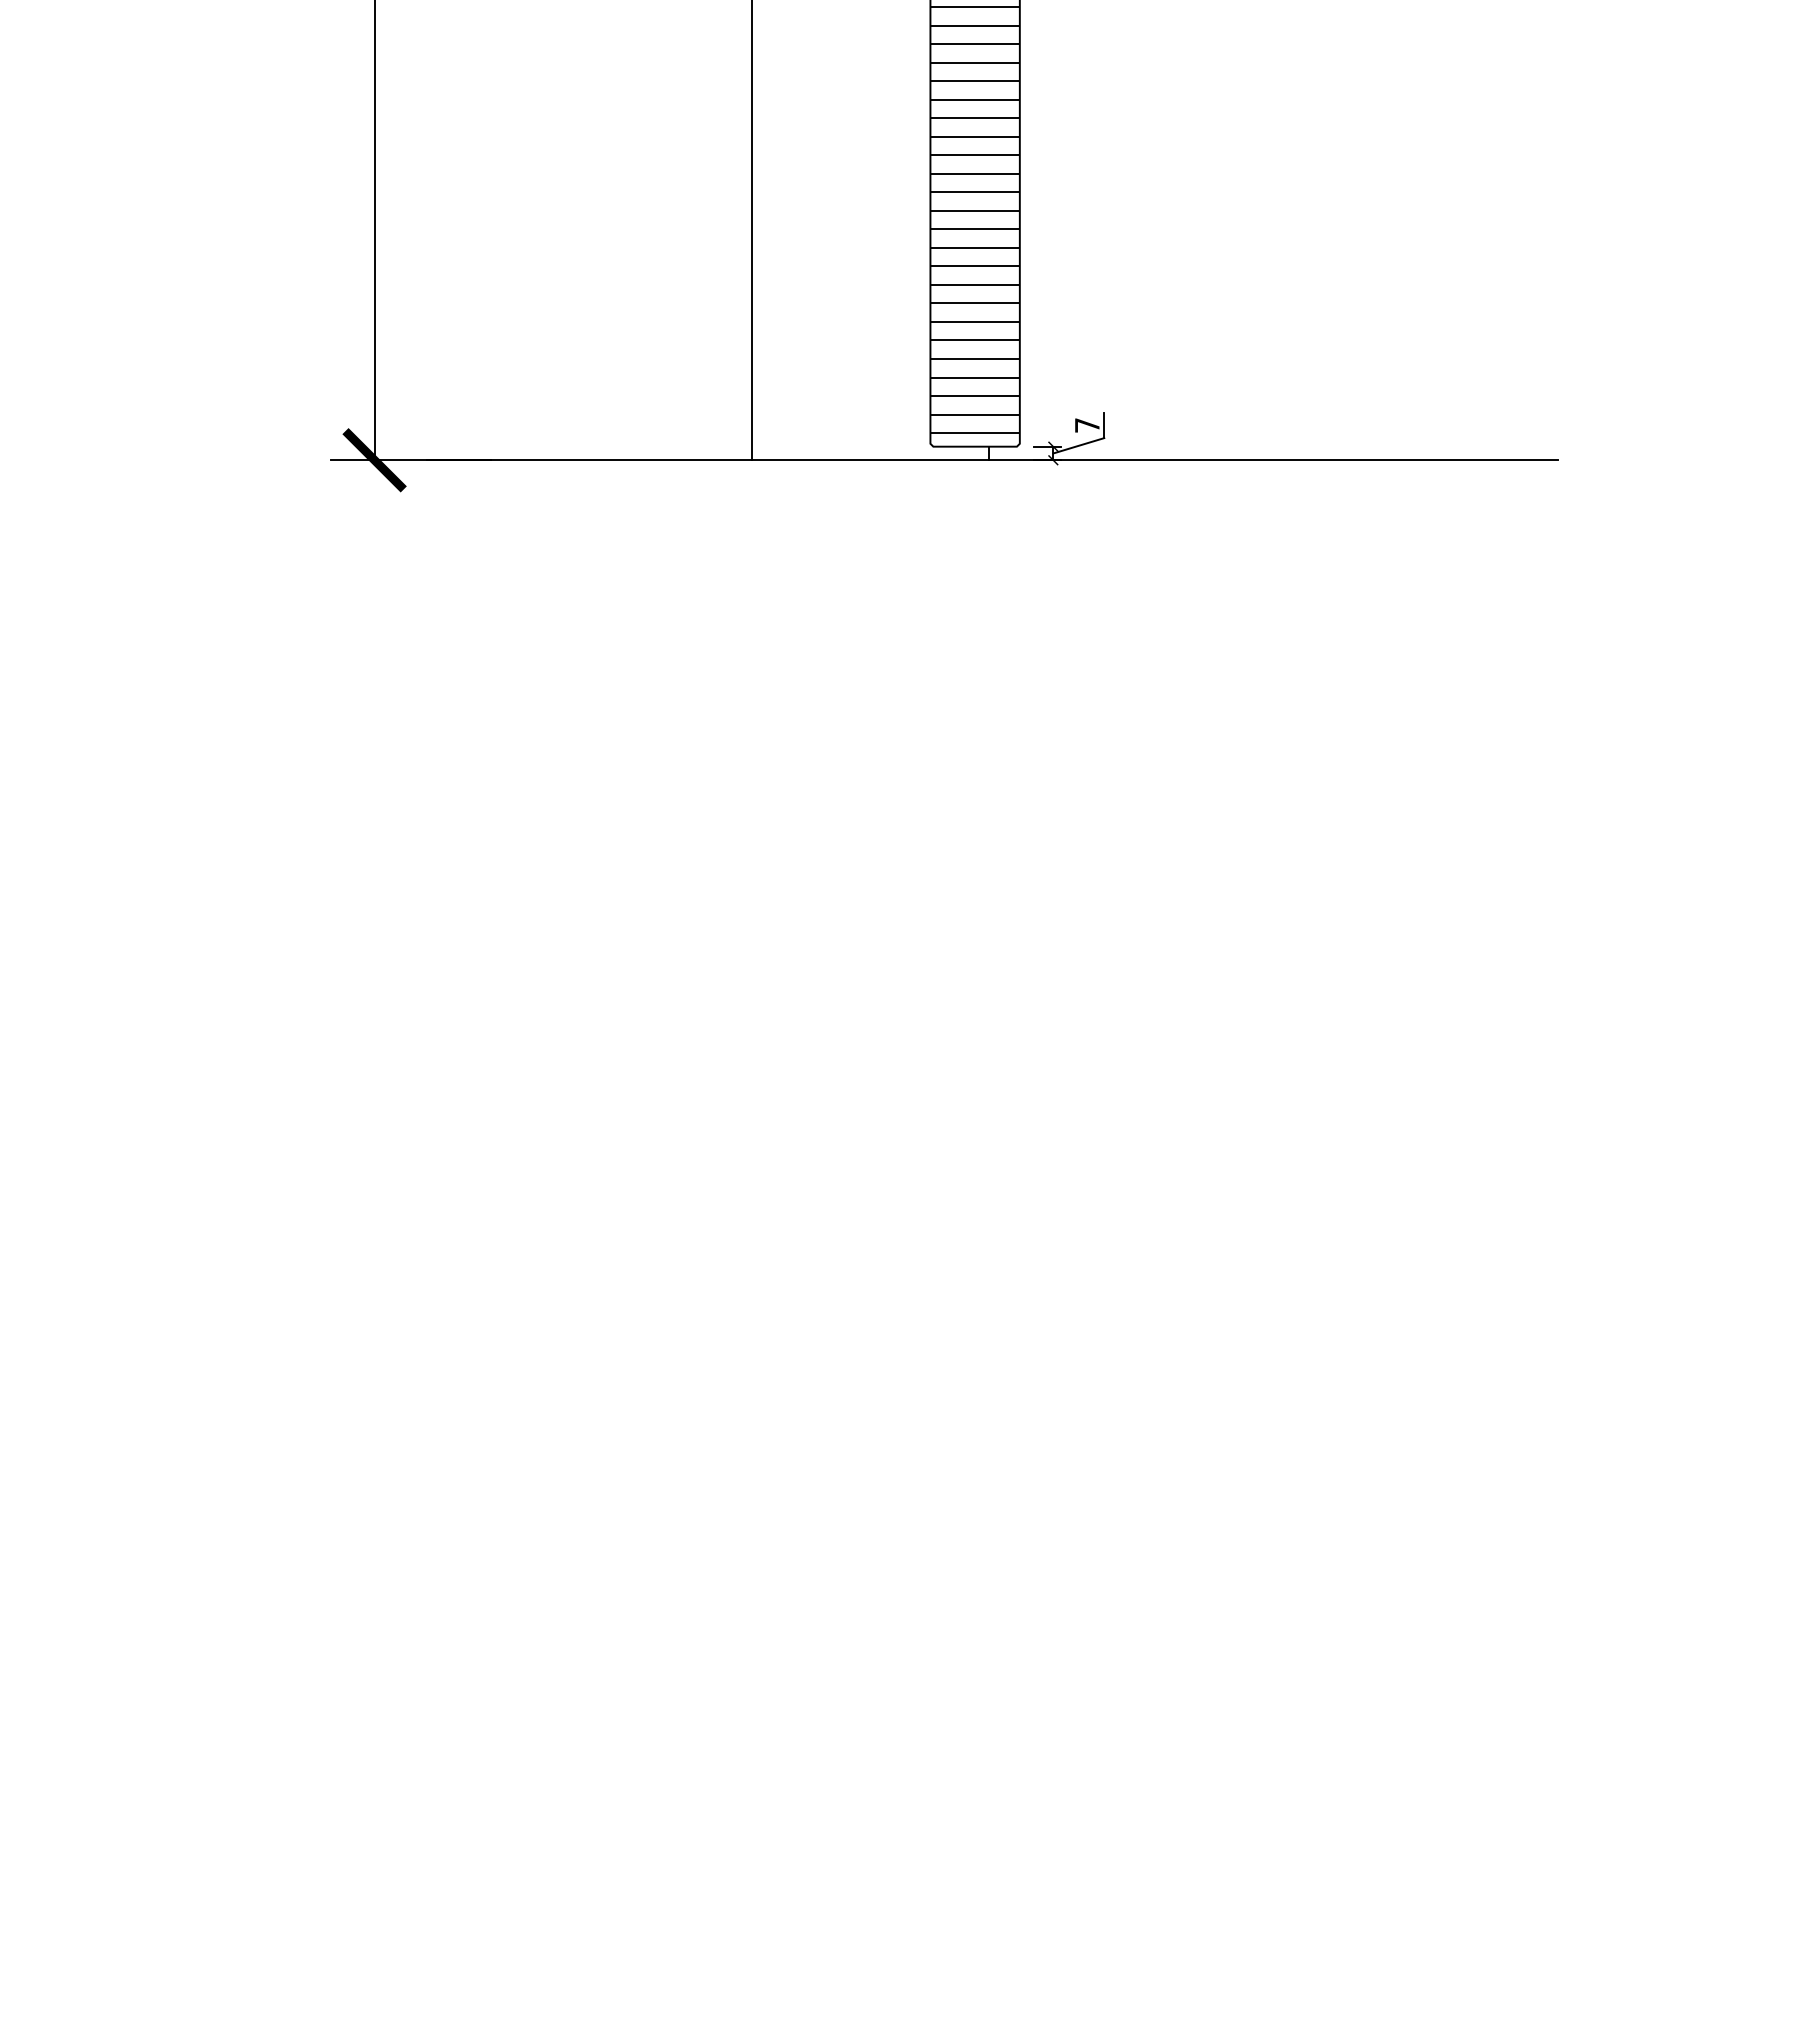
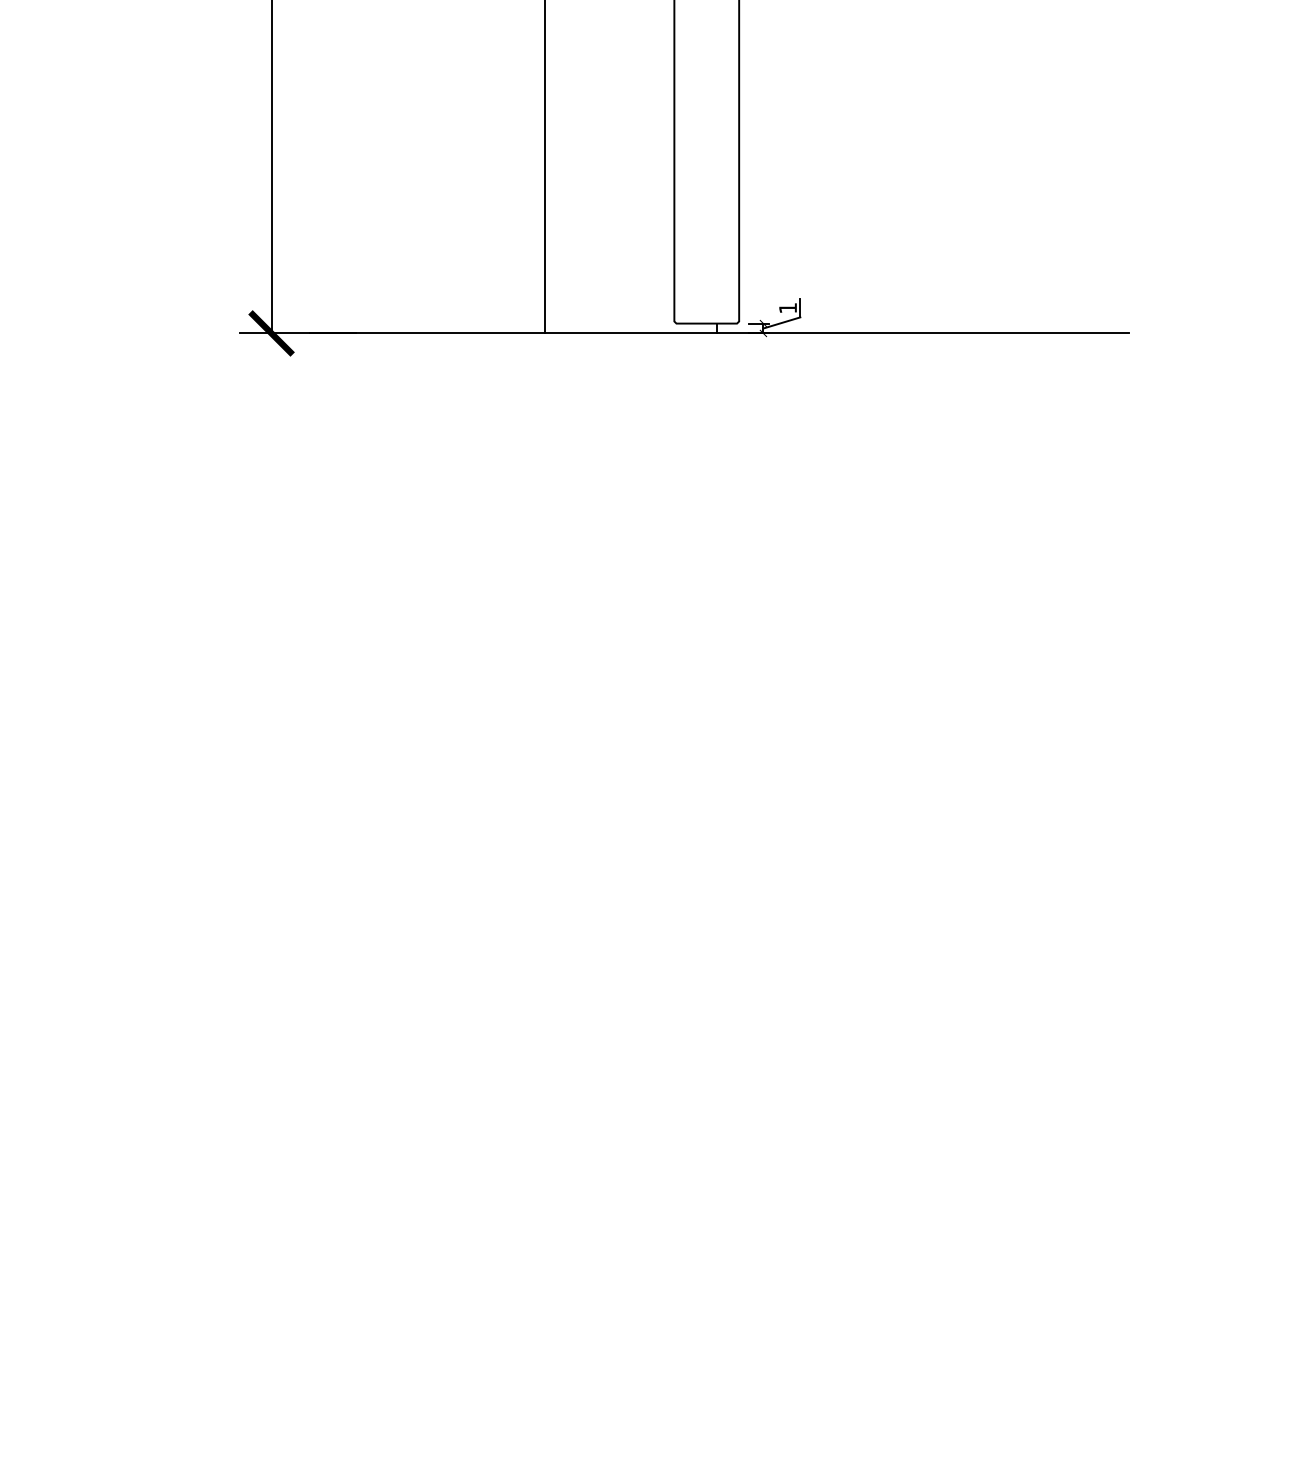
hatch: (974, 220) -> (706, 159), removed
text: (1087, 425) -> (788, 308), 7 -> 1

